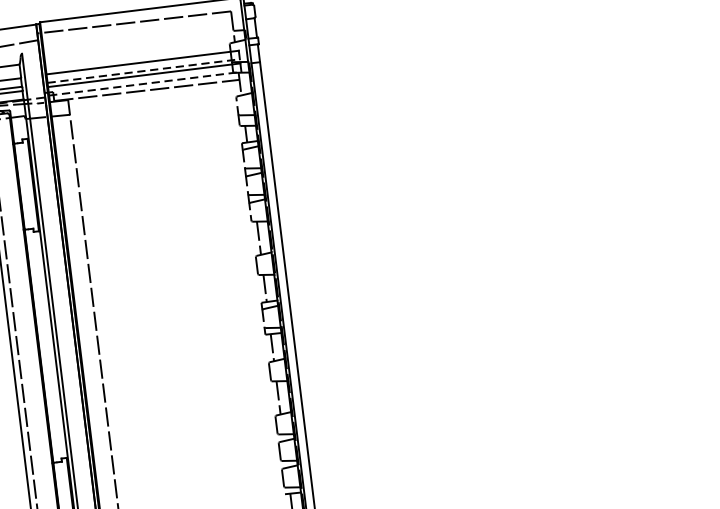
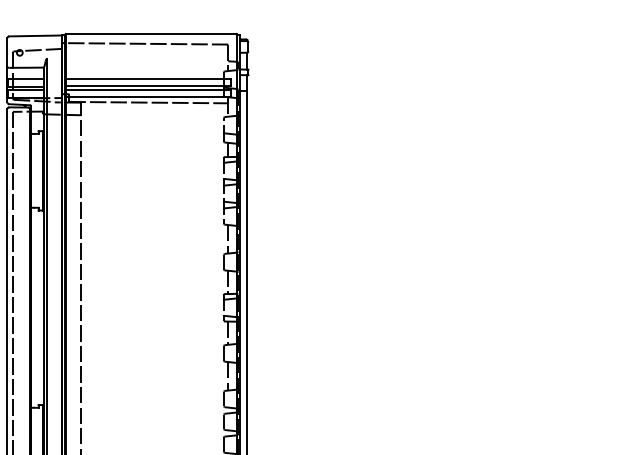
line: (143, 70) -> (148, 85), dashed -> solid
line: (145, 83) -> (148, 96), dashed -> solid

